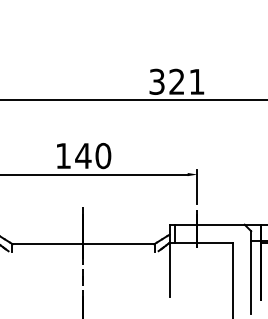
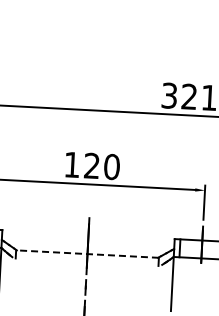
text: (83, 155) -> (92, 165), 140 -> 120
line: (82, 244) -> (86, 254), solid -> dashed

